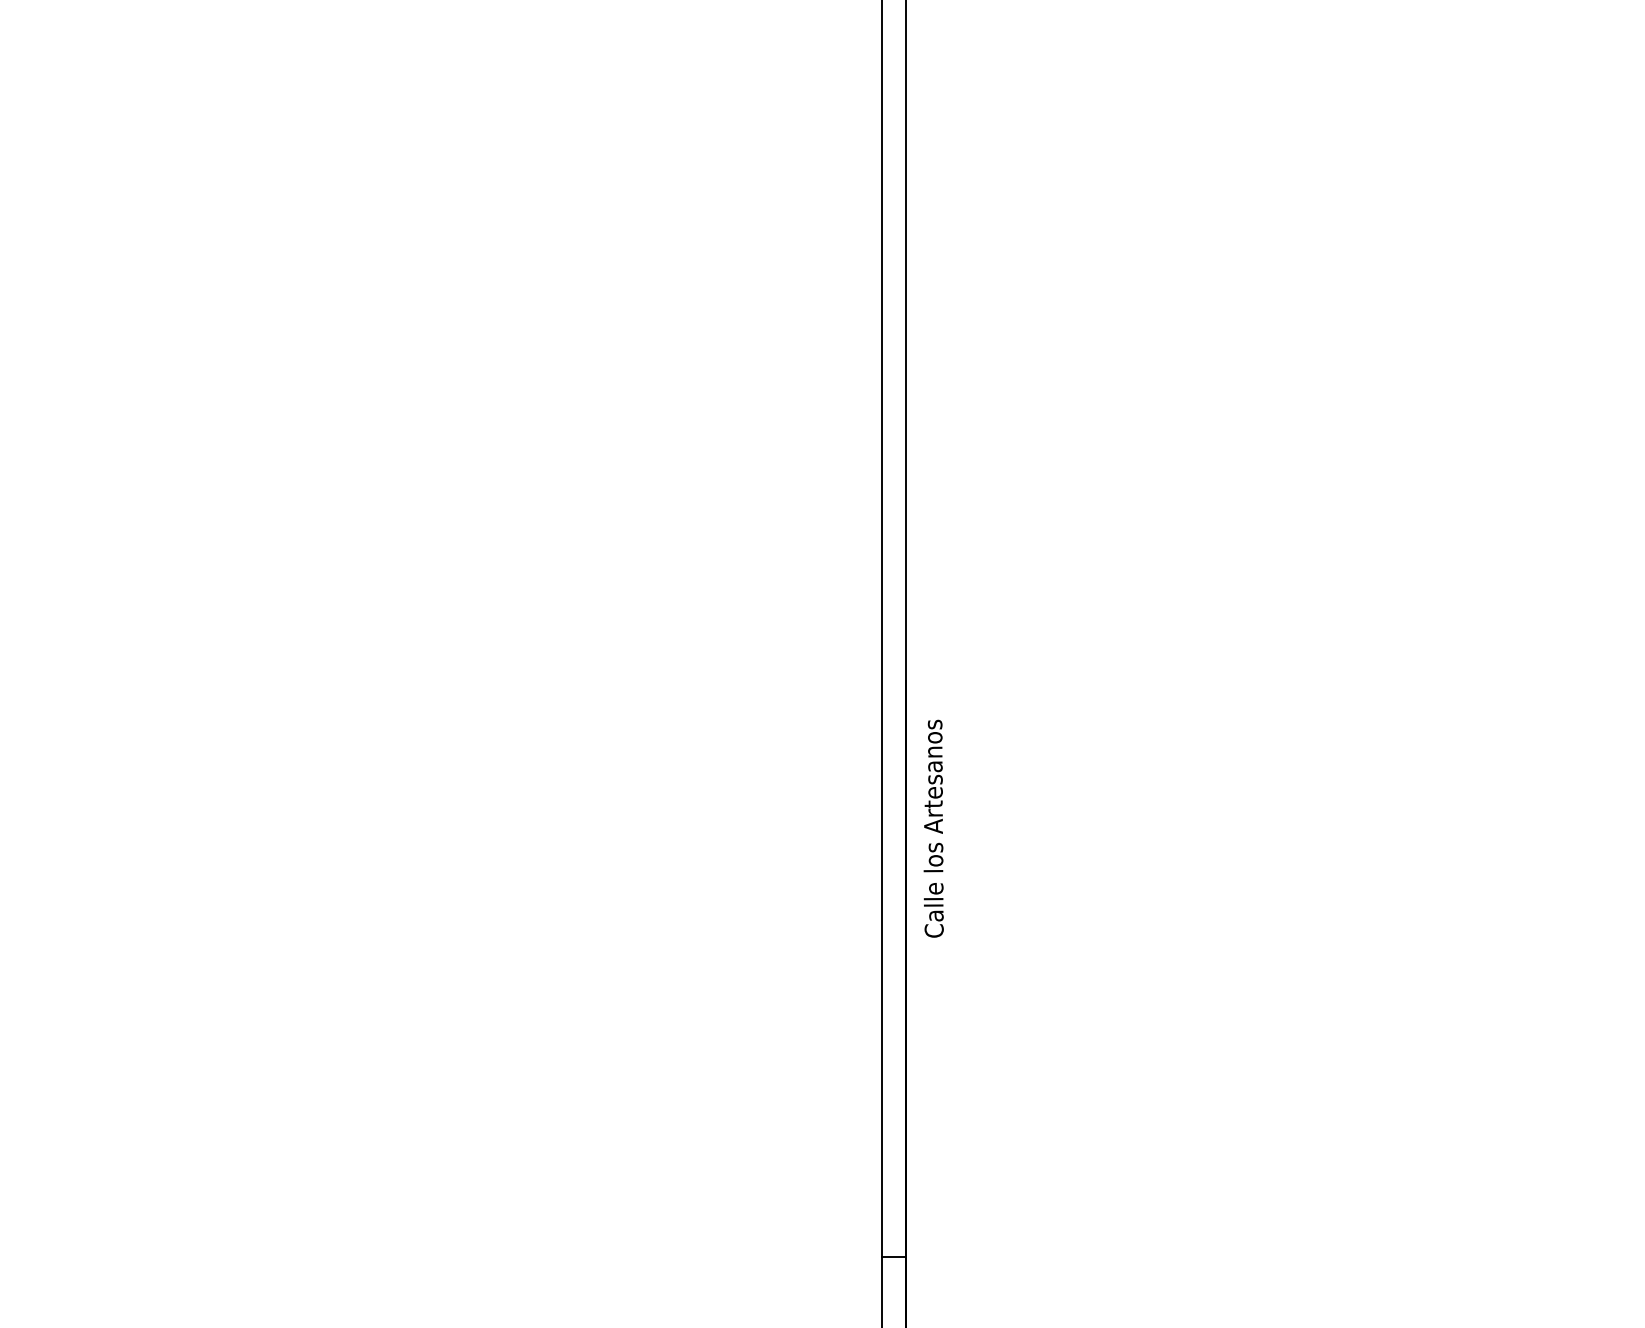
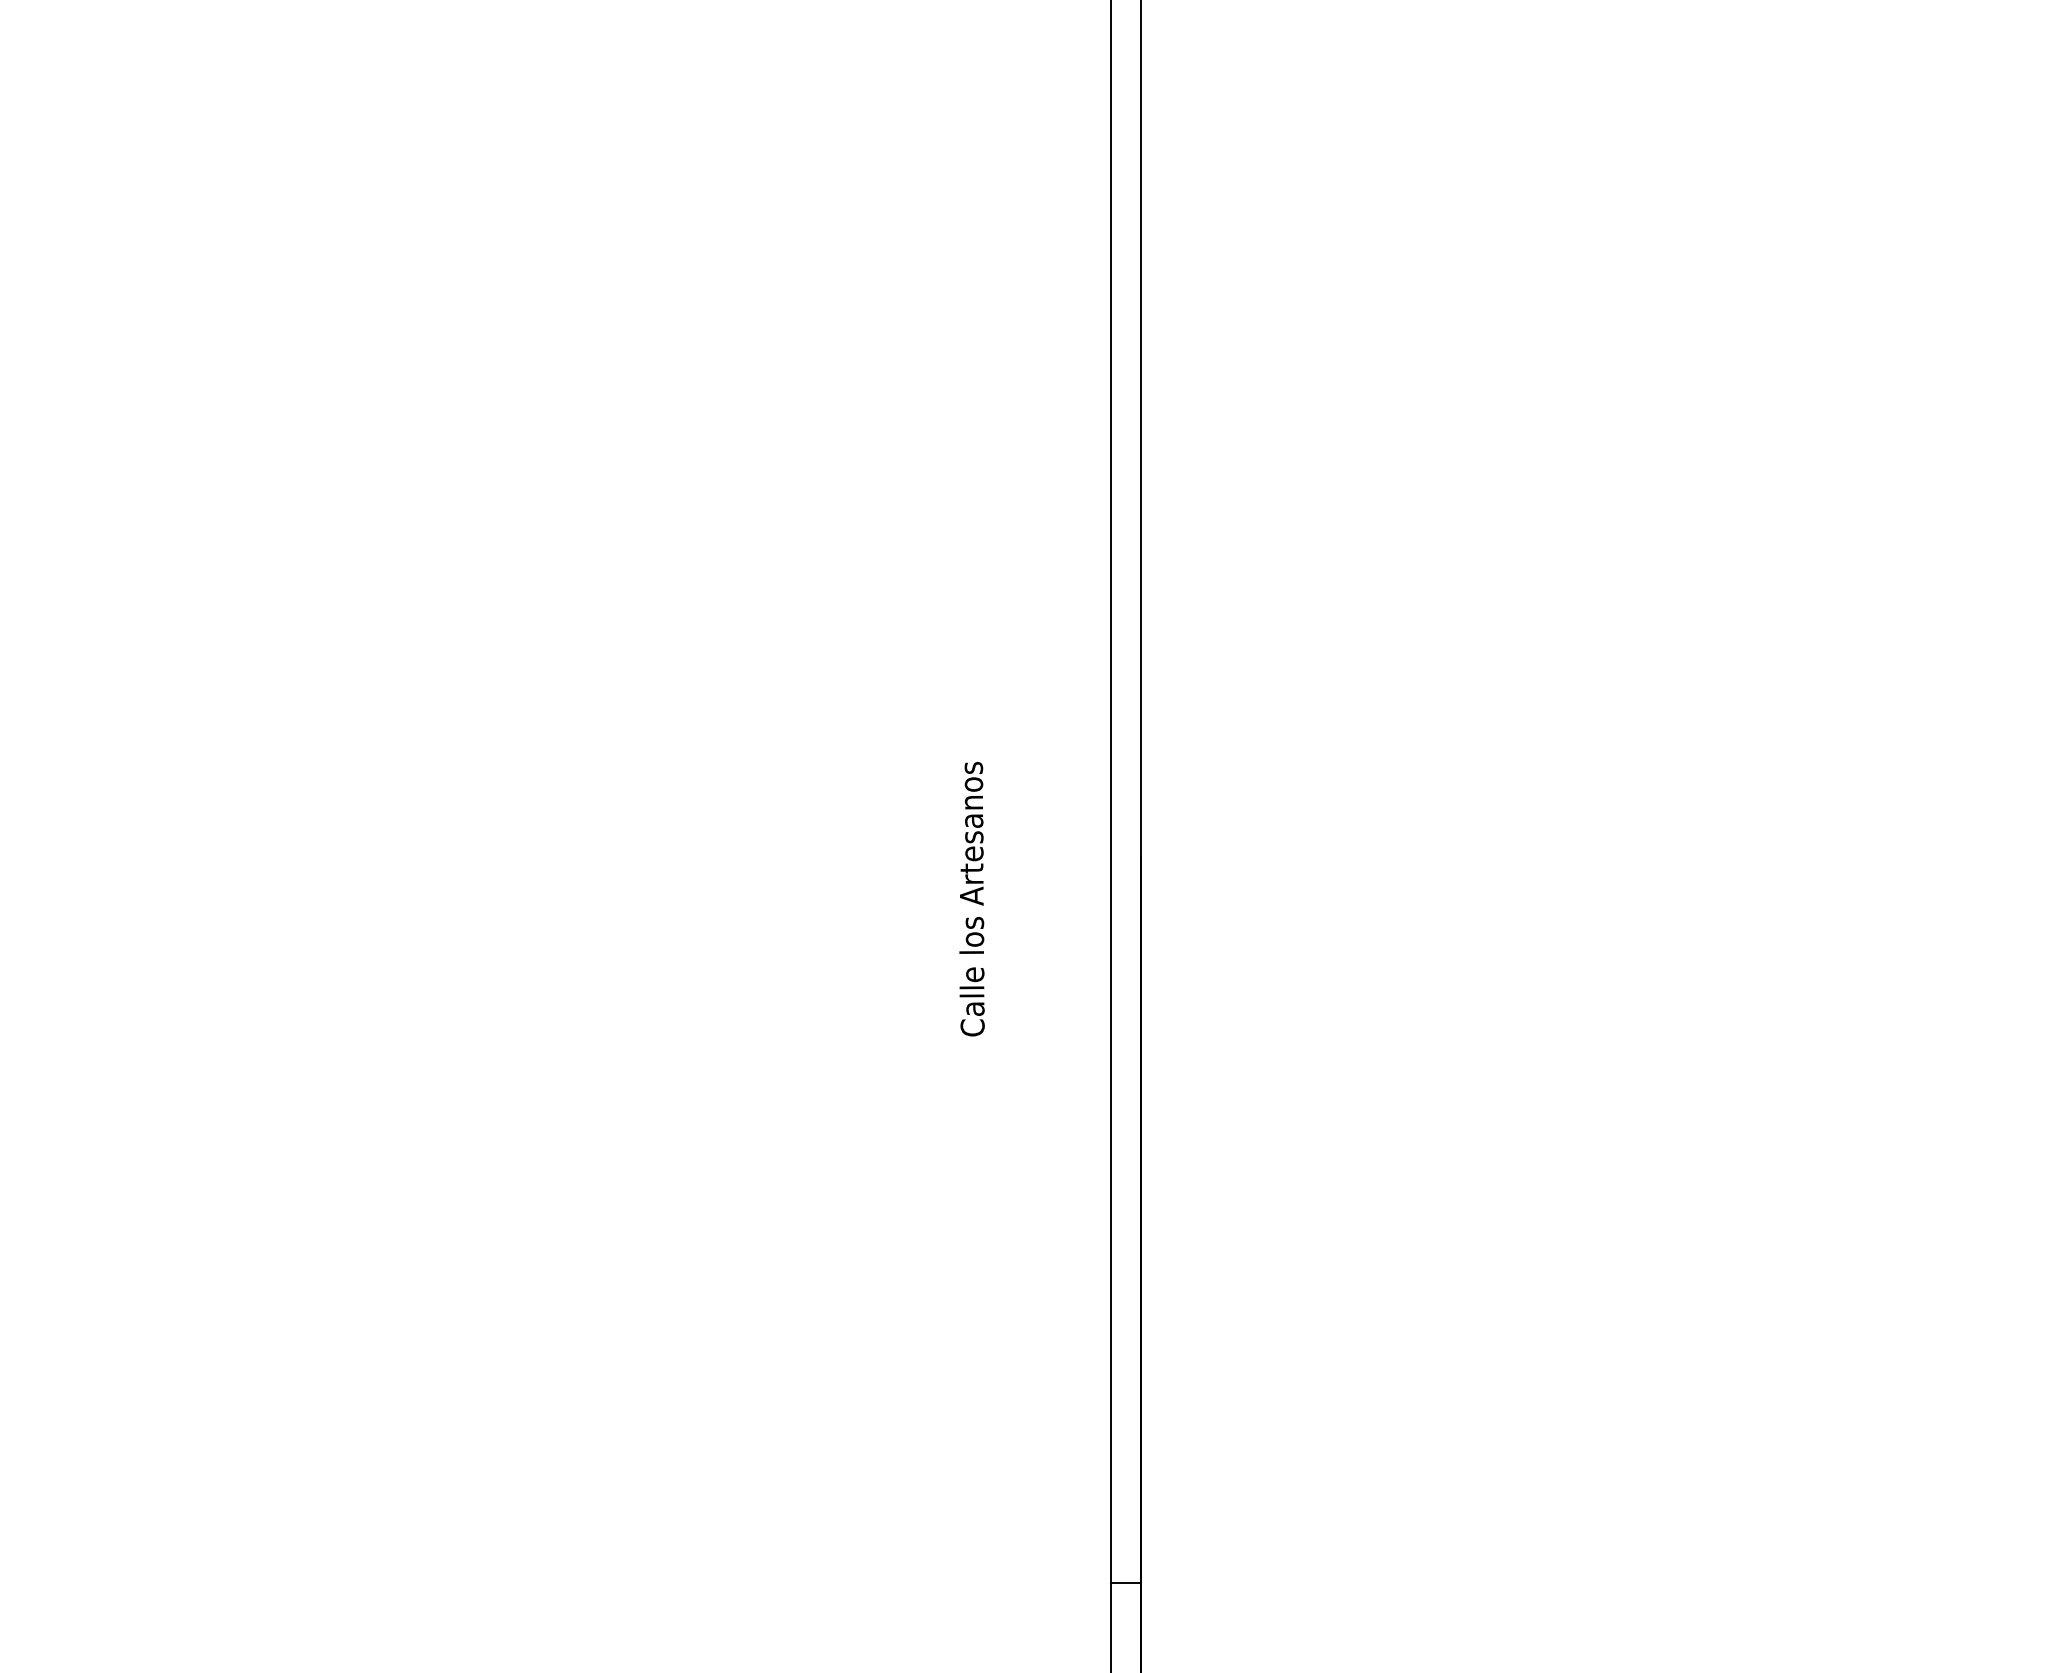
text: (933, 828) -> (971, 898), moved

